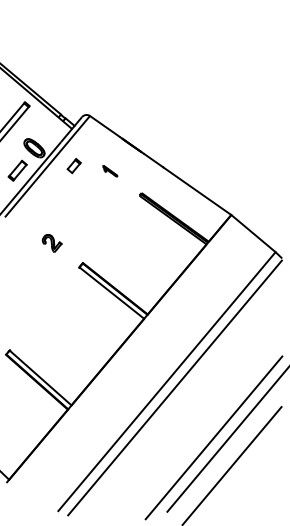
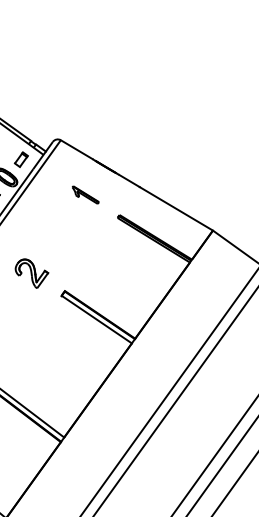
part: (73, 166) -> (20, 160), moved
part: (110, 171) -> (86, 195), size x1.67
part: (51, 243) -> (31, 273), size x1.67

